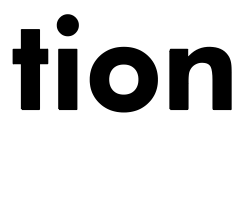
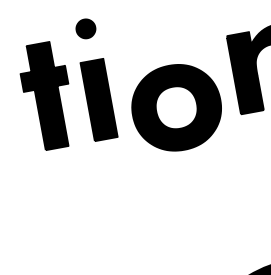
part: (67, 25) -> (85, 29), size x0.7
part: (123, 79) -> (176, 107), moved

